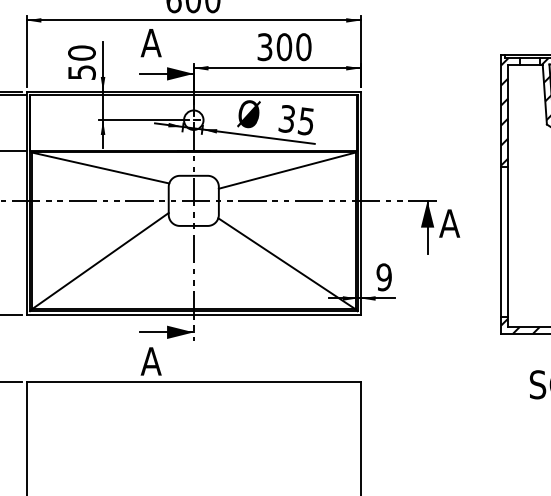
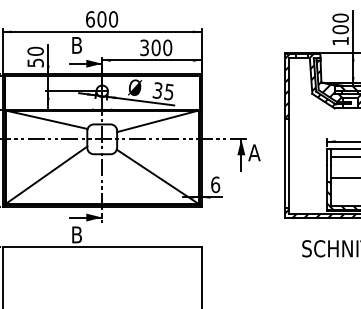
text: (150, 43) -> (76, 45), A -> B
text: (384, 276) -> (215, 184), 9 -> 6
text: (150, 360) -> (76, 234), A -> B

